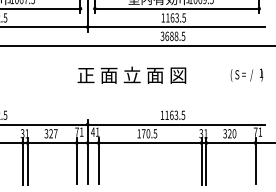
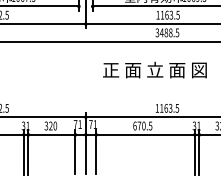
text: (166, 36) -> (161, 32), 3688.5 -> 3488.5
text: (131, 74) -> (154, 69), moved
text: (92, 131) -> (90, 123), 41 -> 71
text: (55, 133) -> (55, 125), 327 -> 320
text: (138, 133) -> (134, 125), 170.5 -> 670.5

